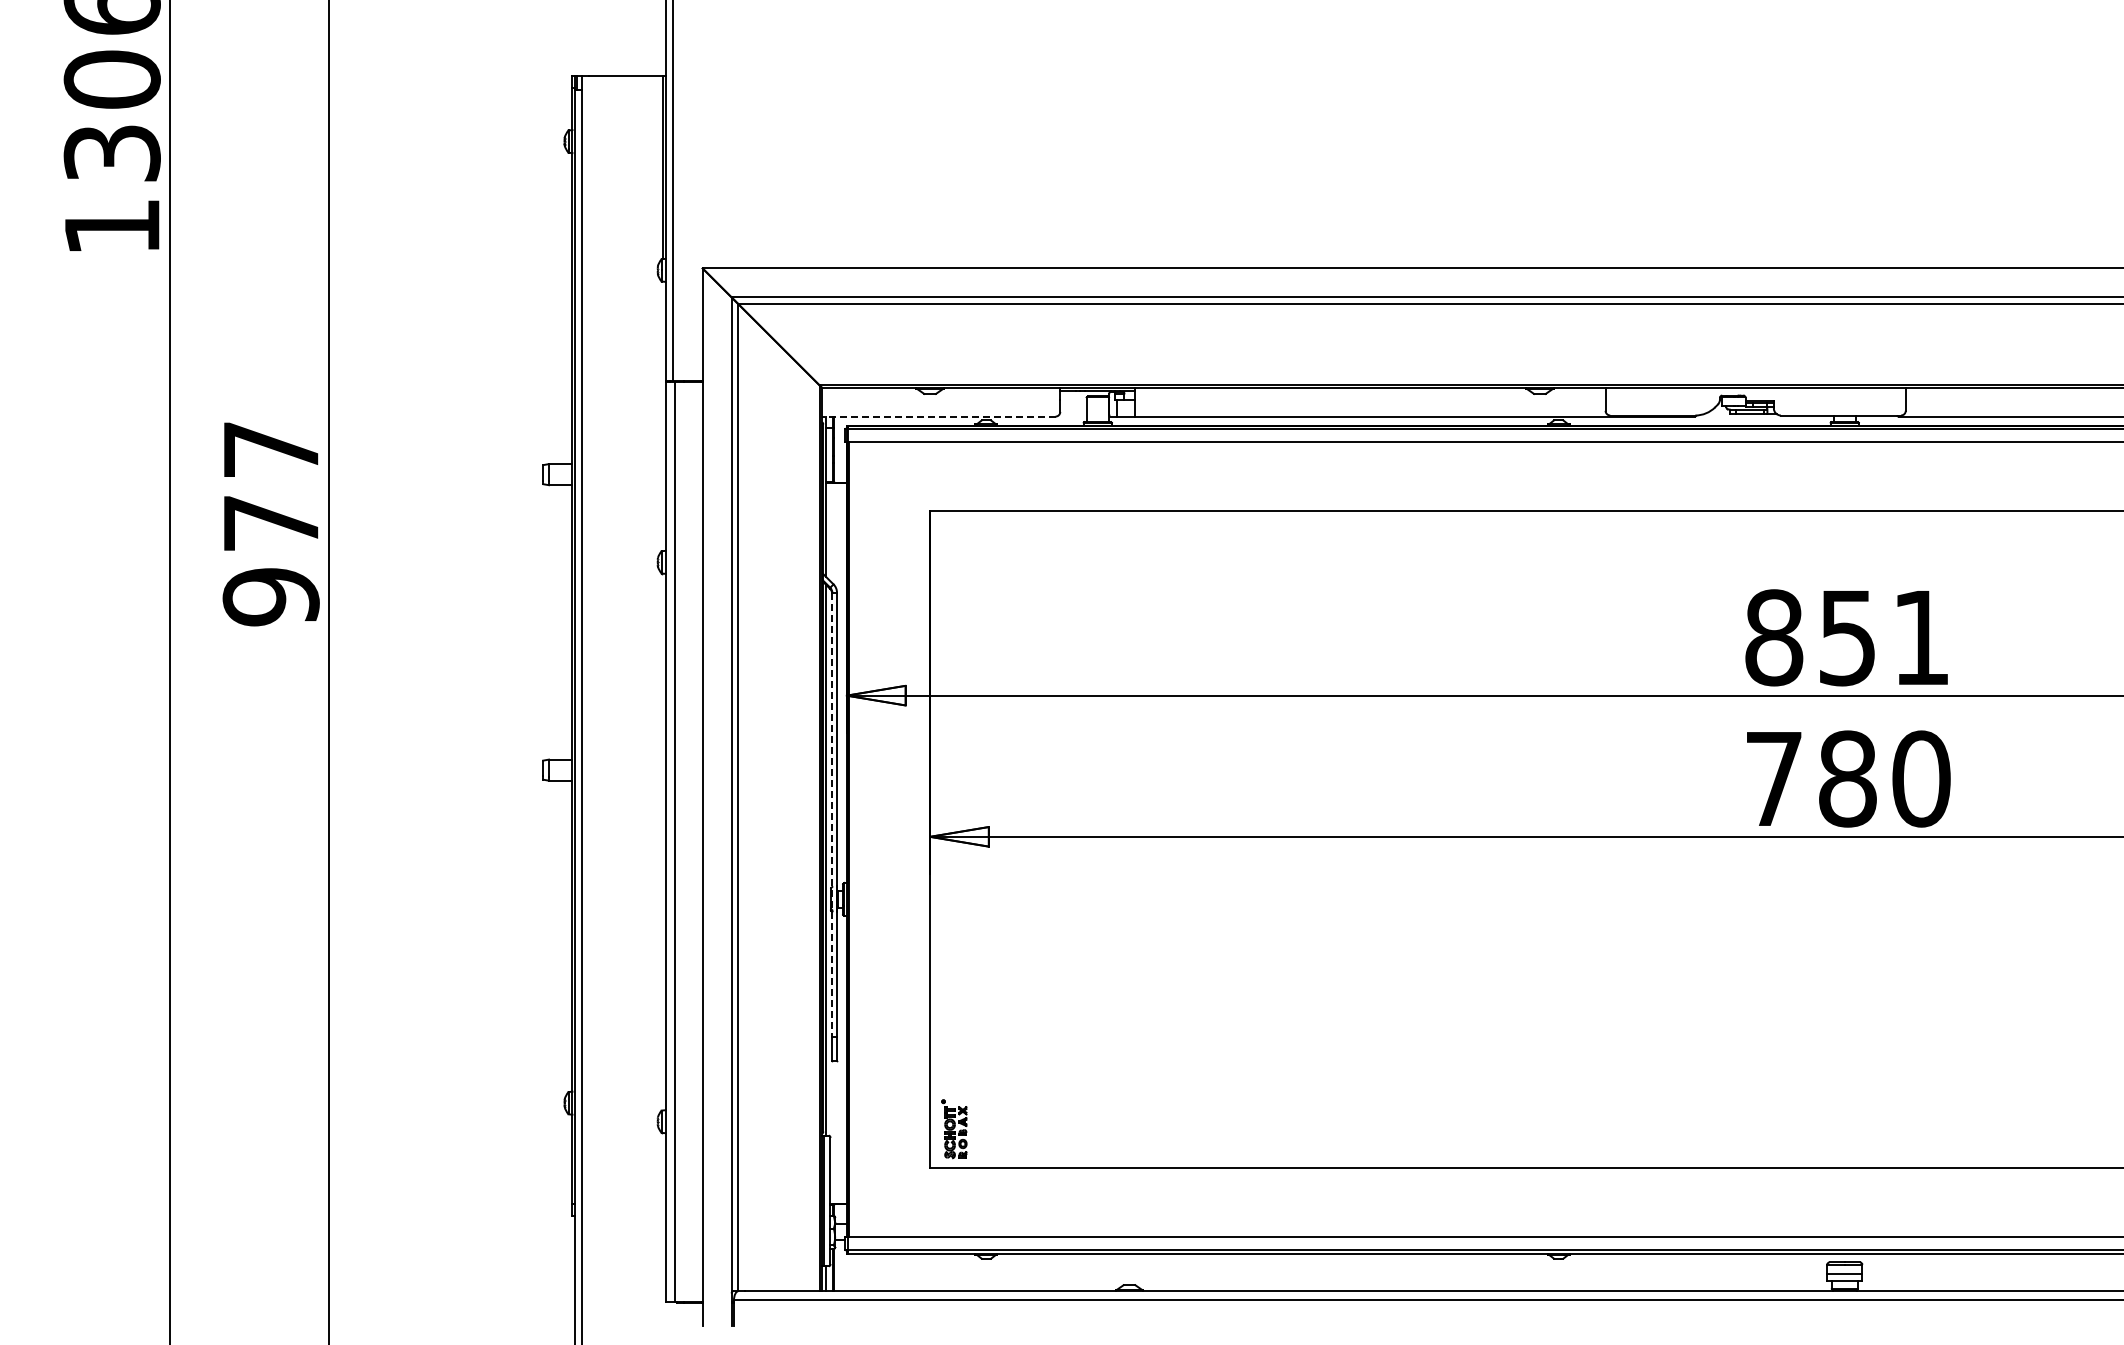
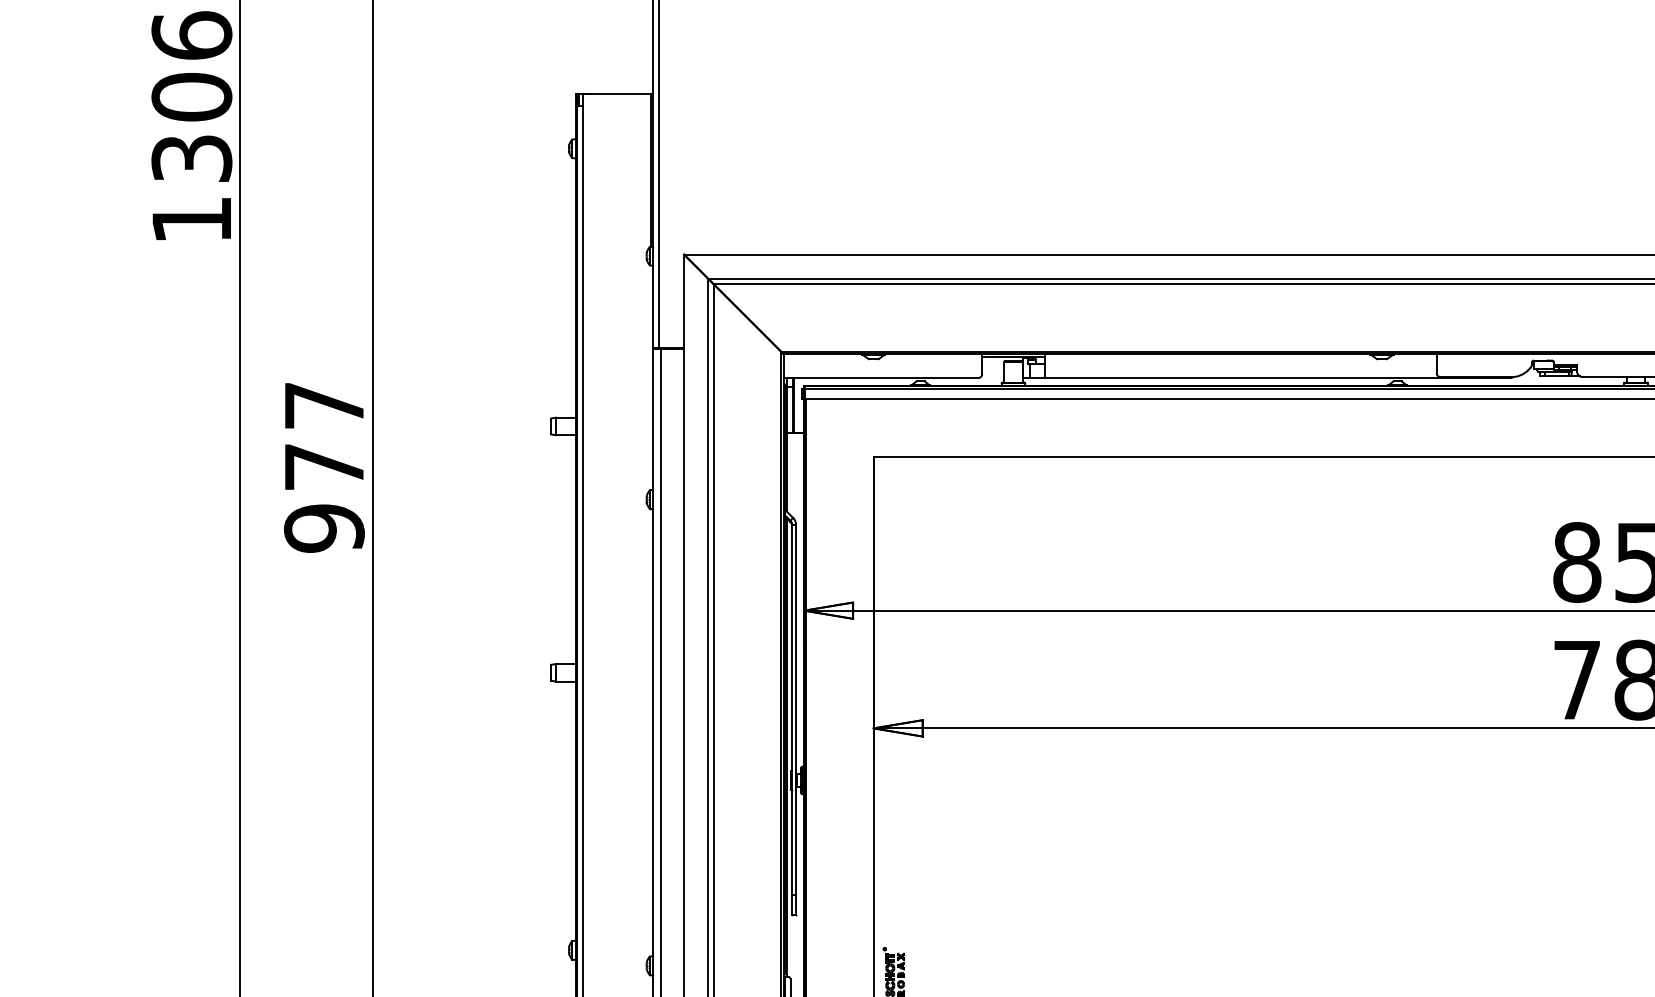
line: (938, 416) -> (880, 377), dashed -> solid
line: (832, 815) -> (792, 710), dashed -> solid

